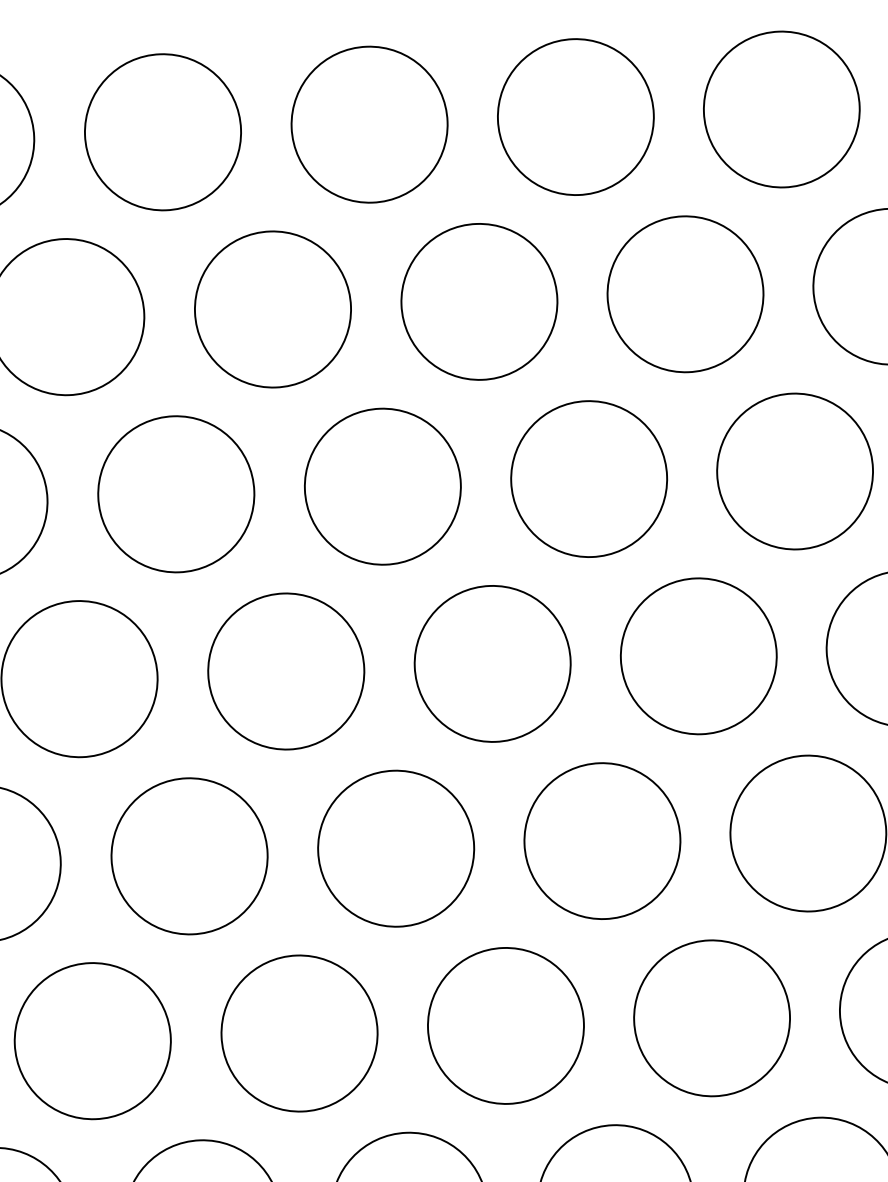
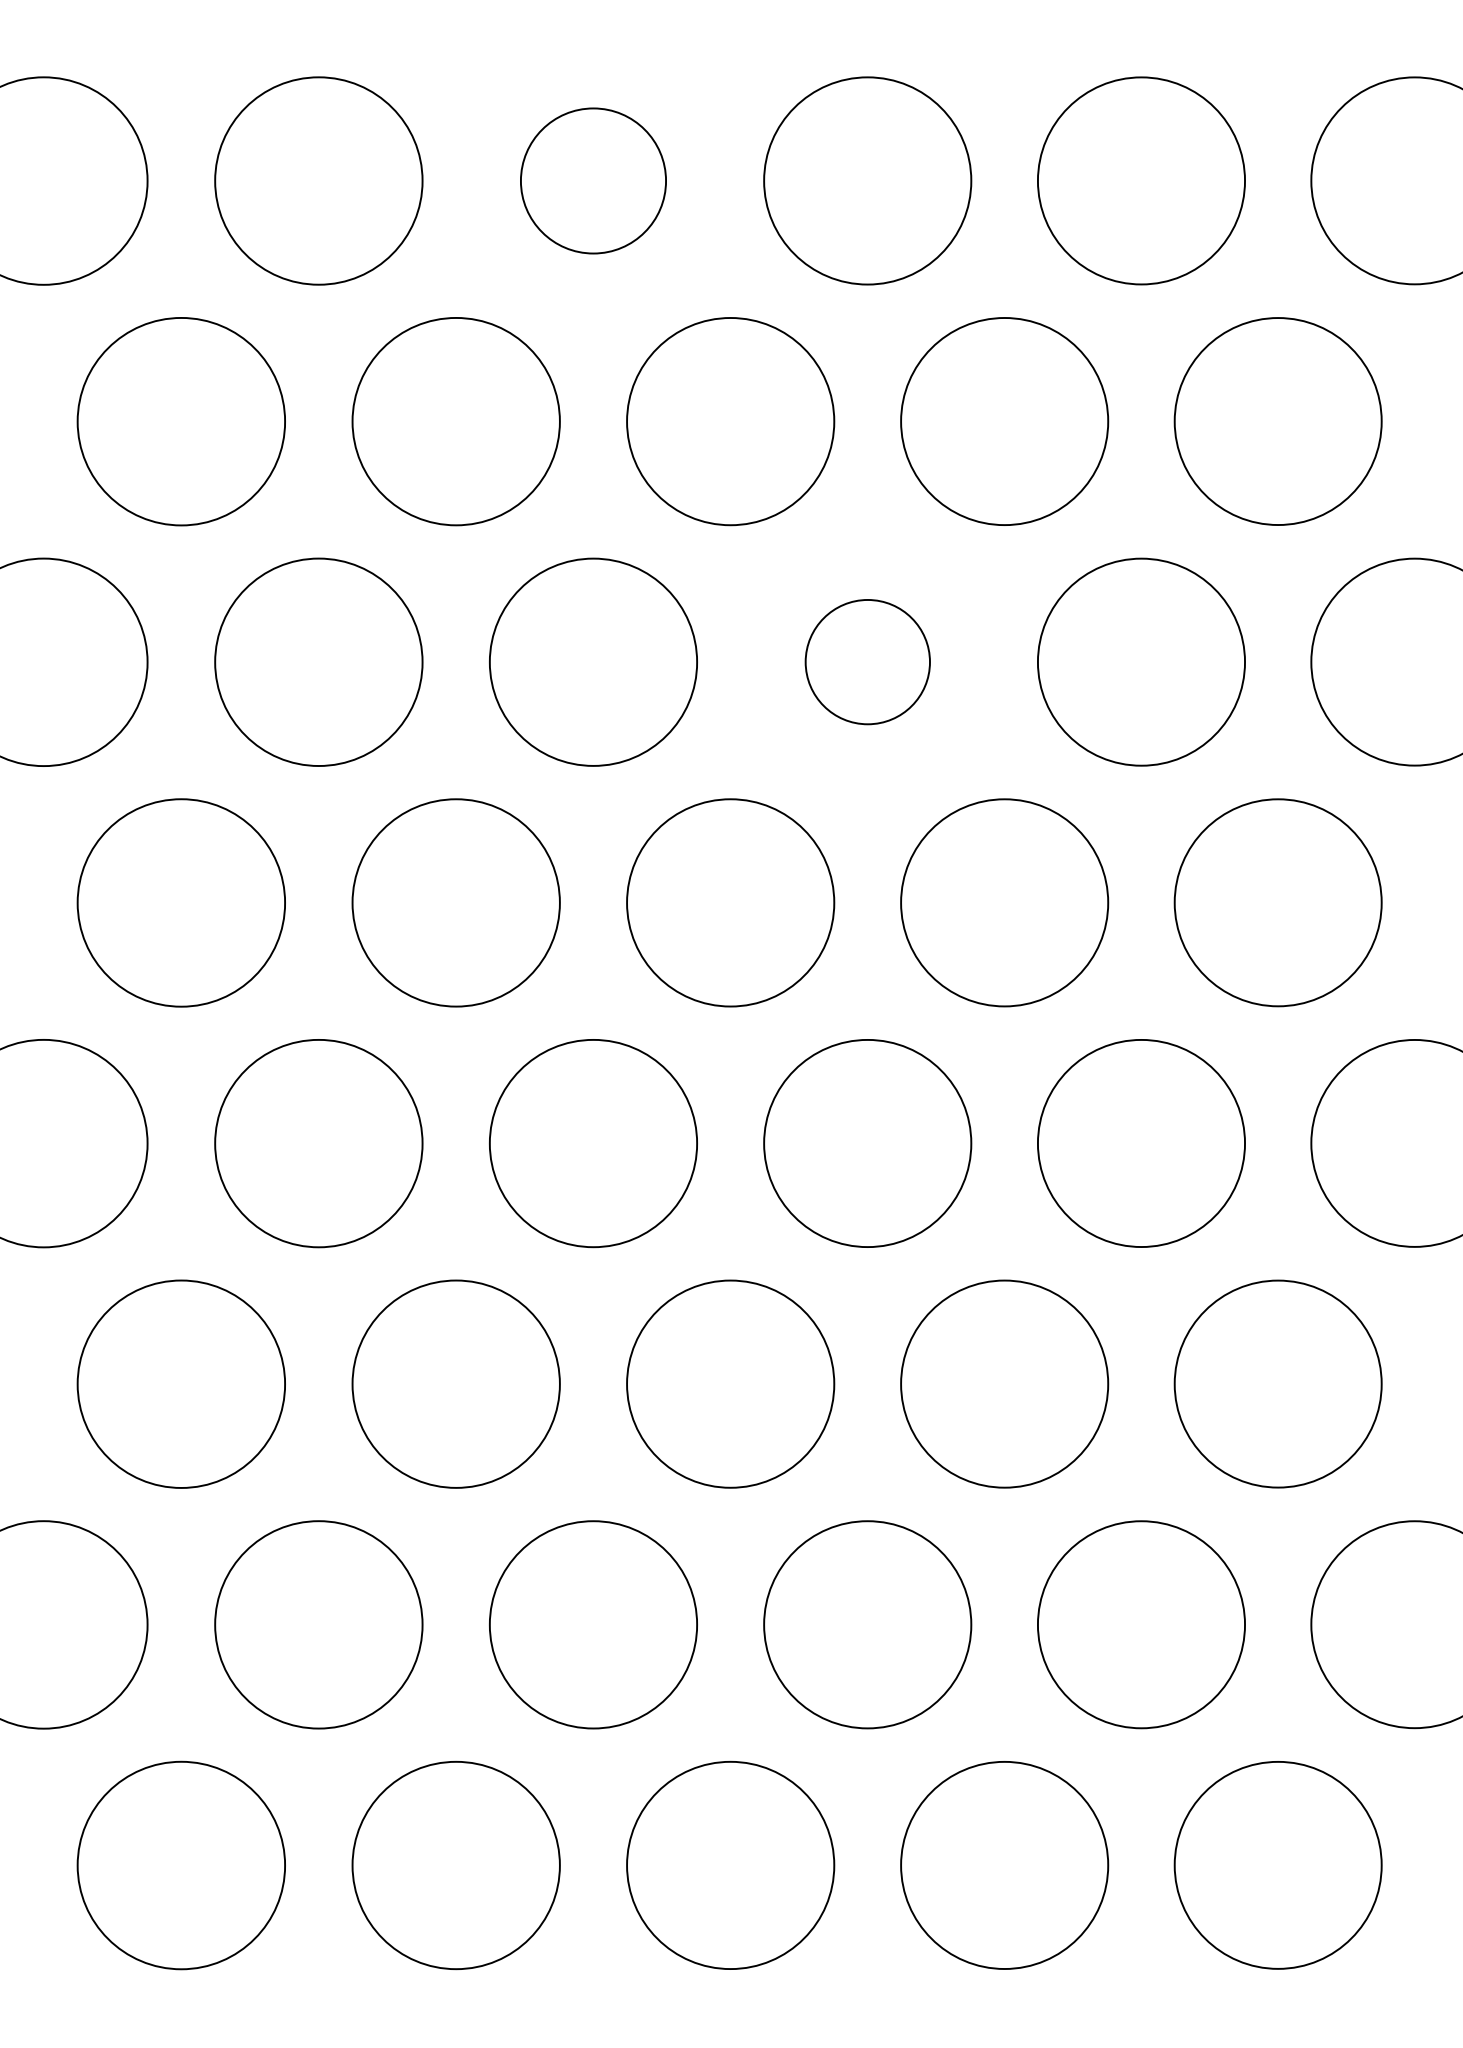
part: (369, 124) -> (593, 180), size x0.7
part: (588, 478) -> (867, 661), size x0.6

